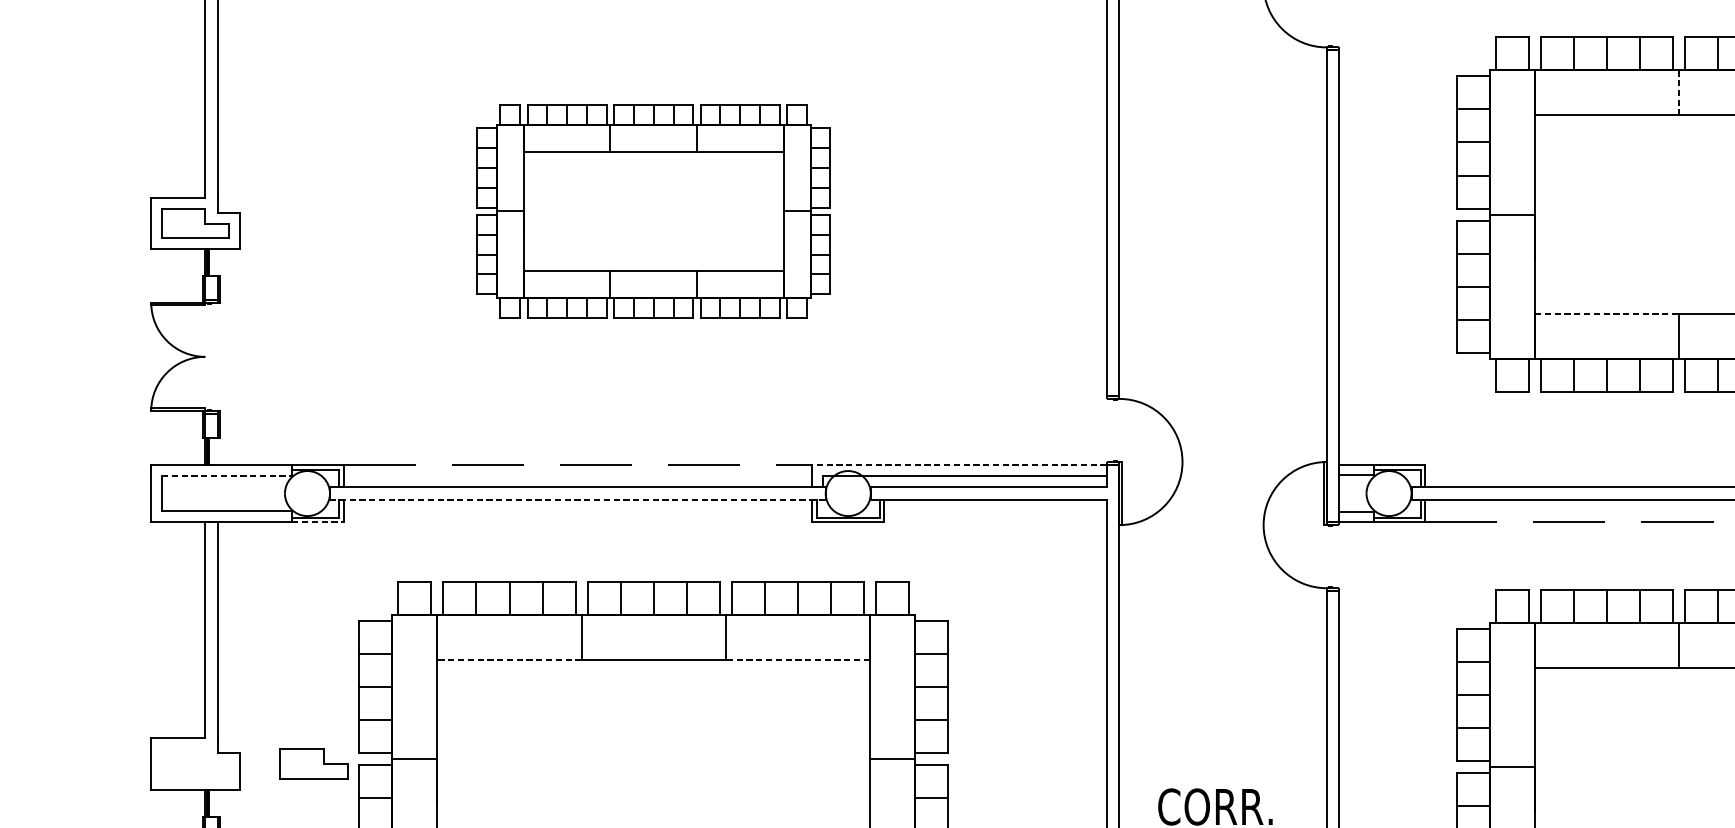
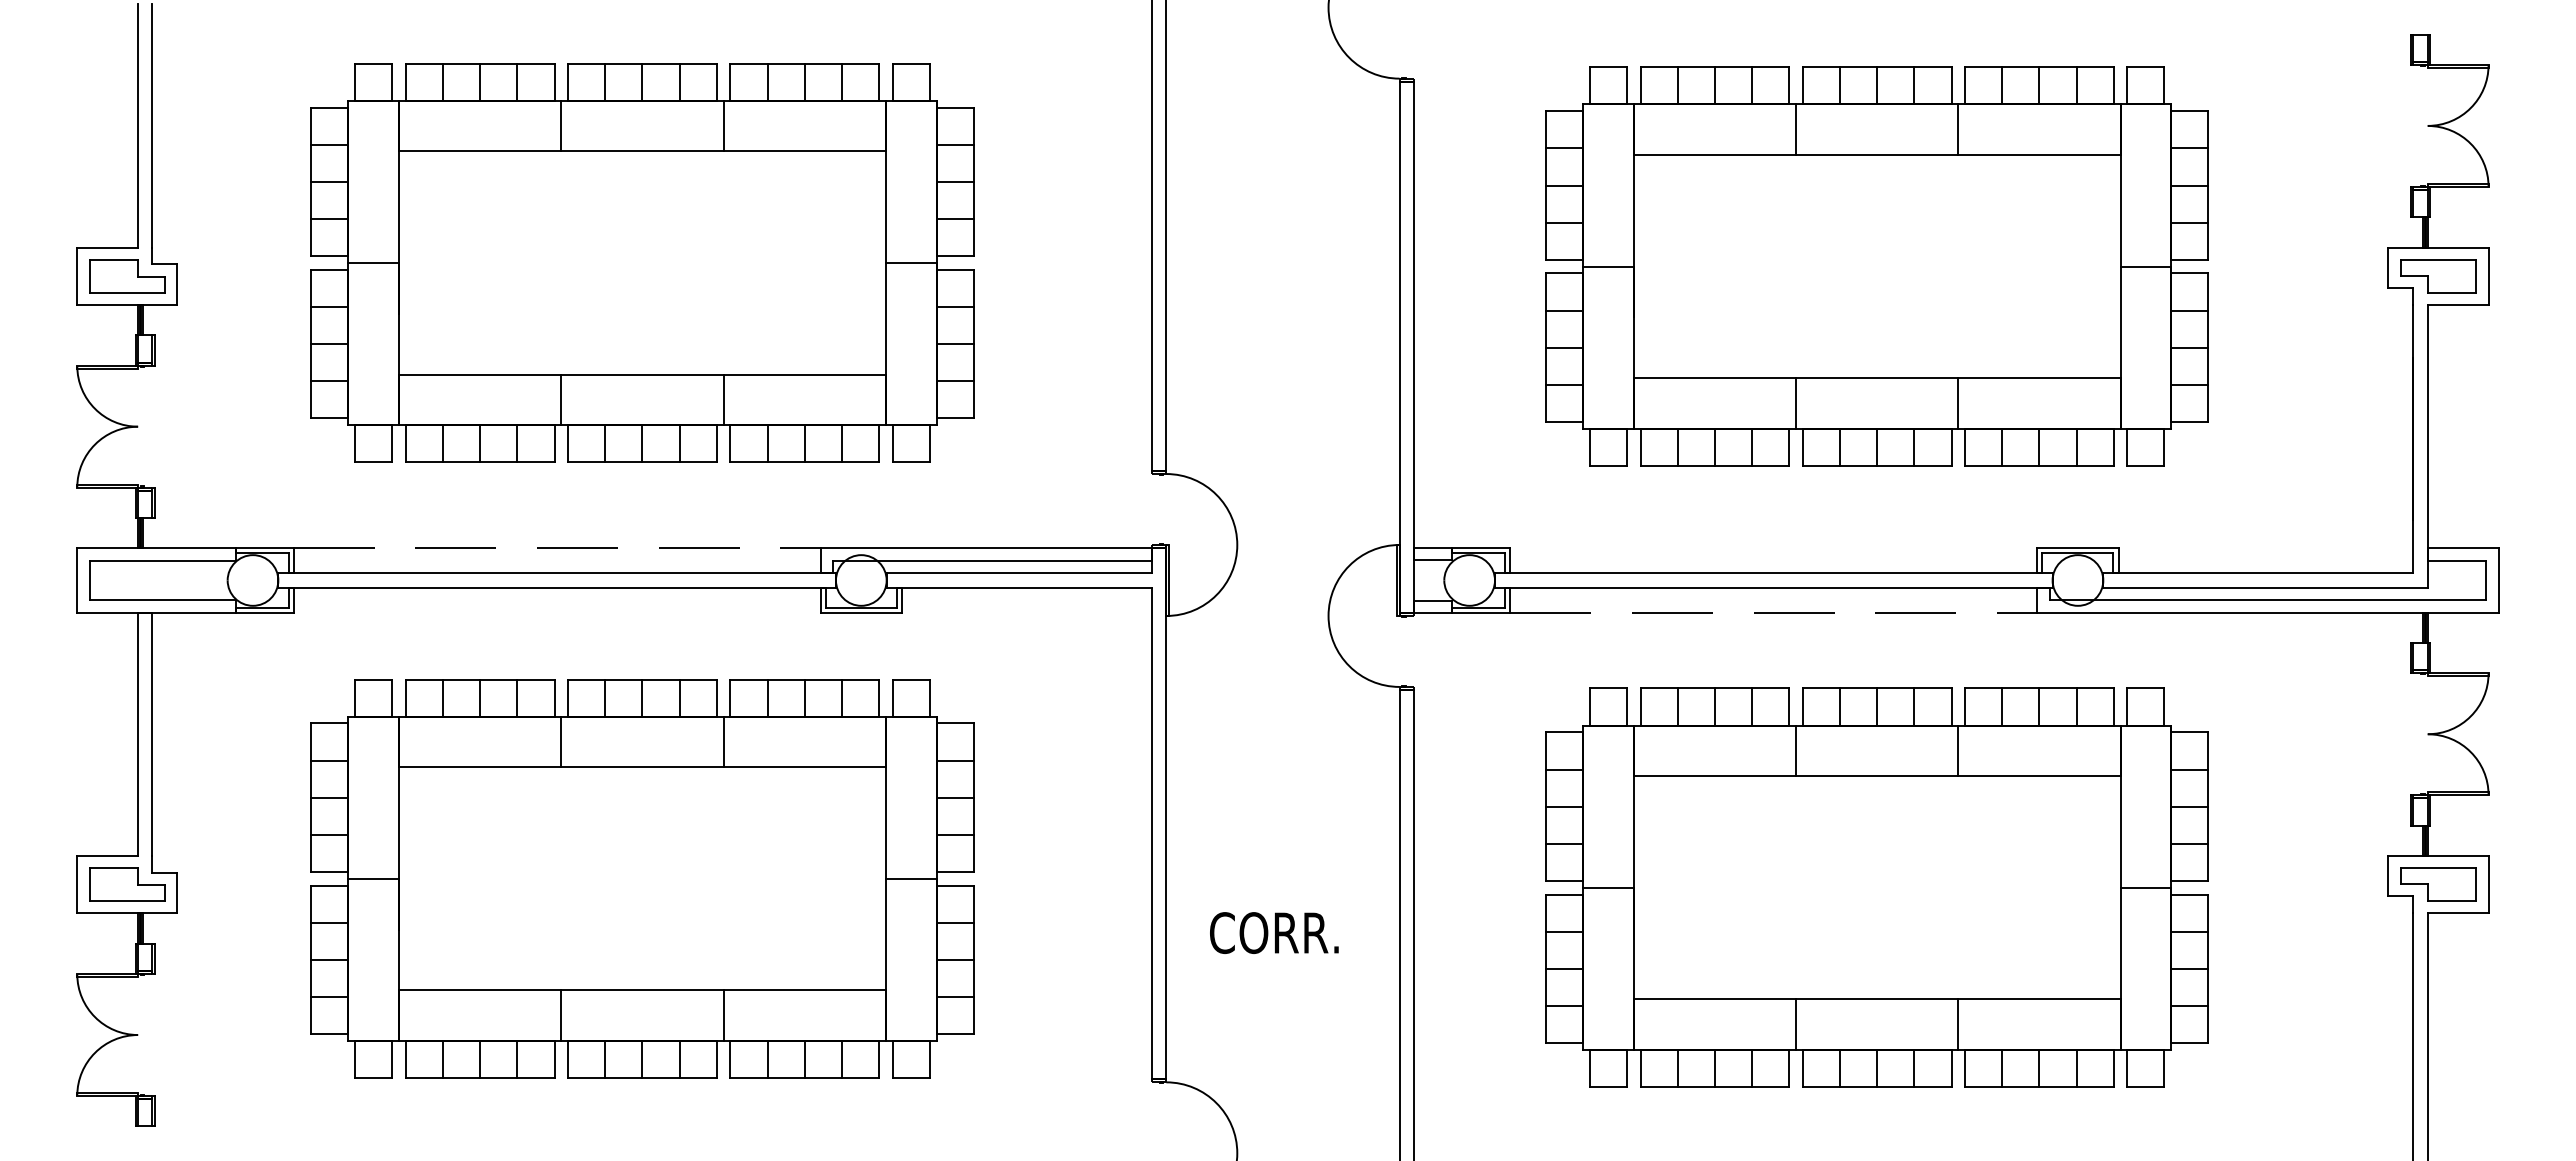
line: (1679, 93) -> (1796, 130), dashed -> solid
part: (653, 210) -> (642, 262), size x1.67
line: (1607, 314) -> (1715, 378), dashed -> solid
line: (959, 465) -> (986, 548), dashed -> solid
line: (227, 475) -> (163, 560), dashed -> solid
line: (578, 499) -> (557, 587), dashed -> solid
line: (317, 522) -> (264, 612), dashed -> solid
line: (508, 659) -> (479, 767), dashed -> solid
line: (797, 659) -> (804, 767), dashed -> solid
part: (314, 763) -> (127, 884), moved

